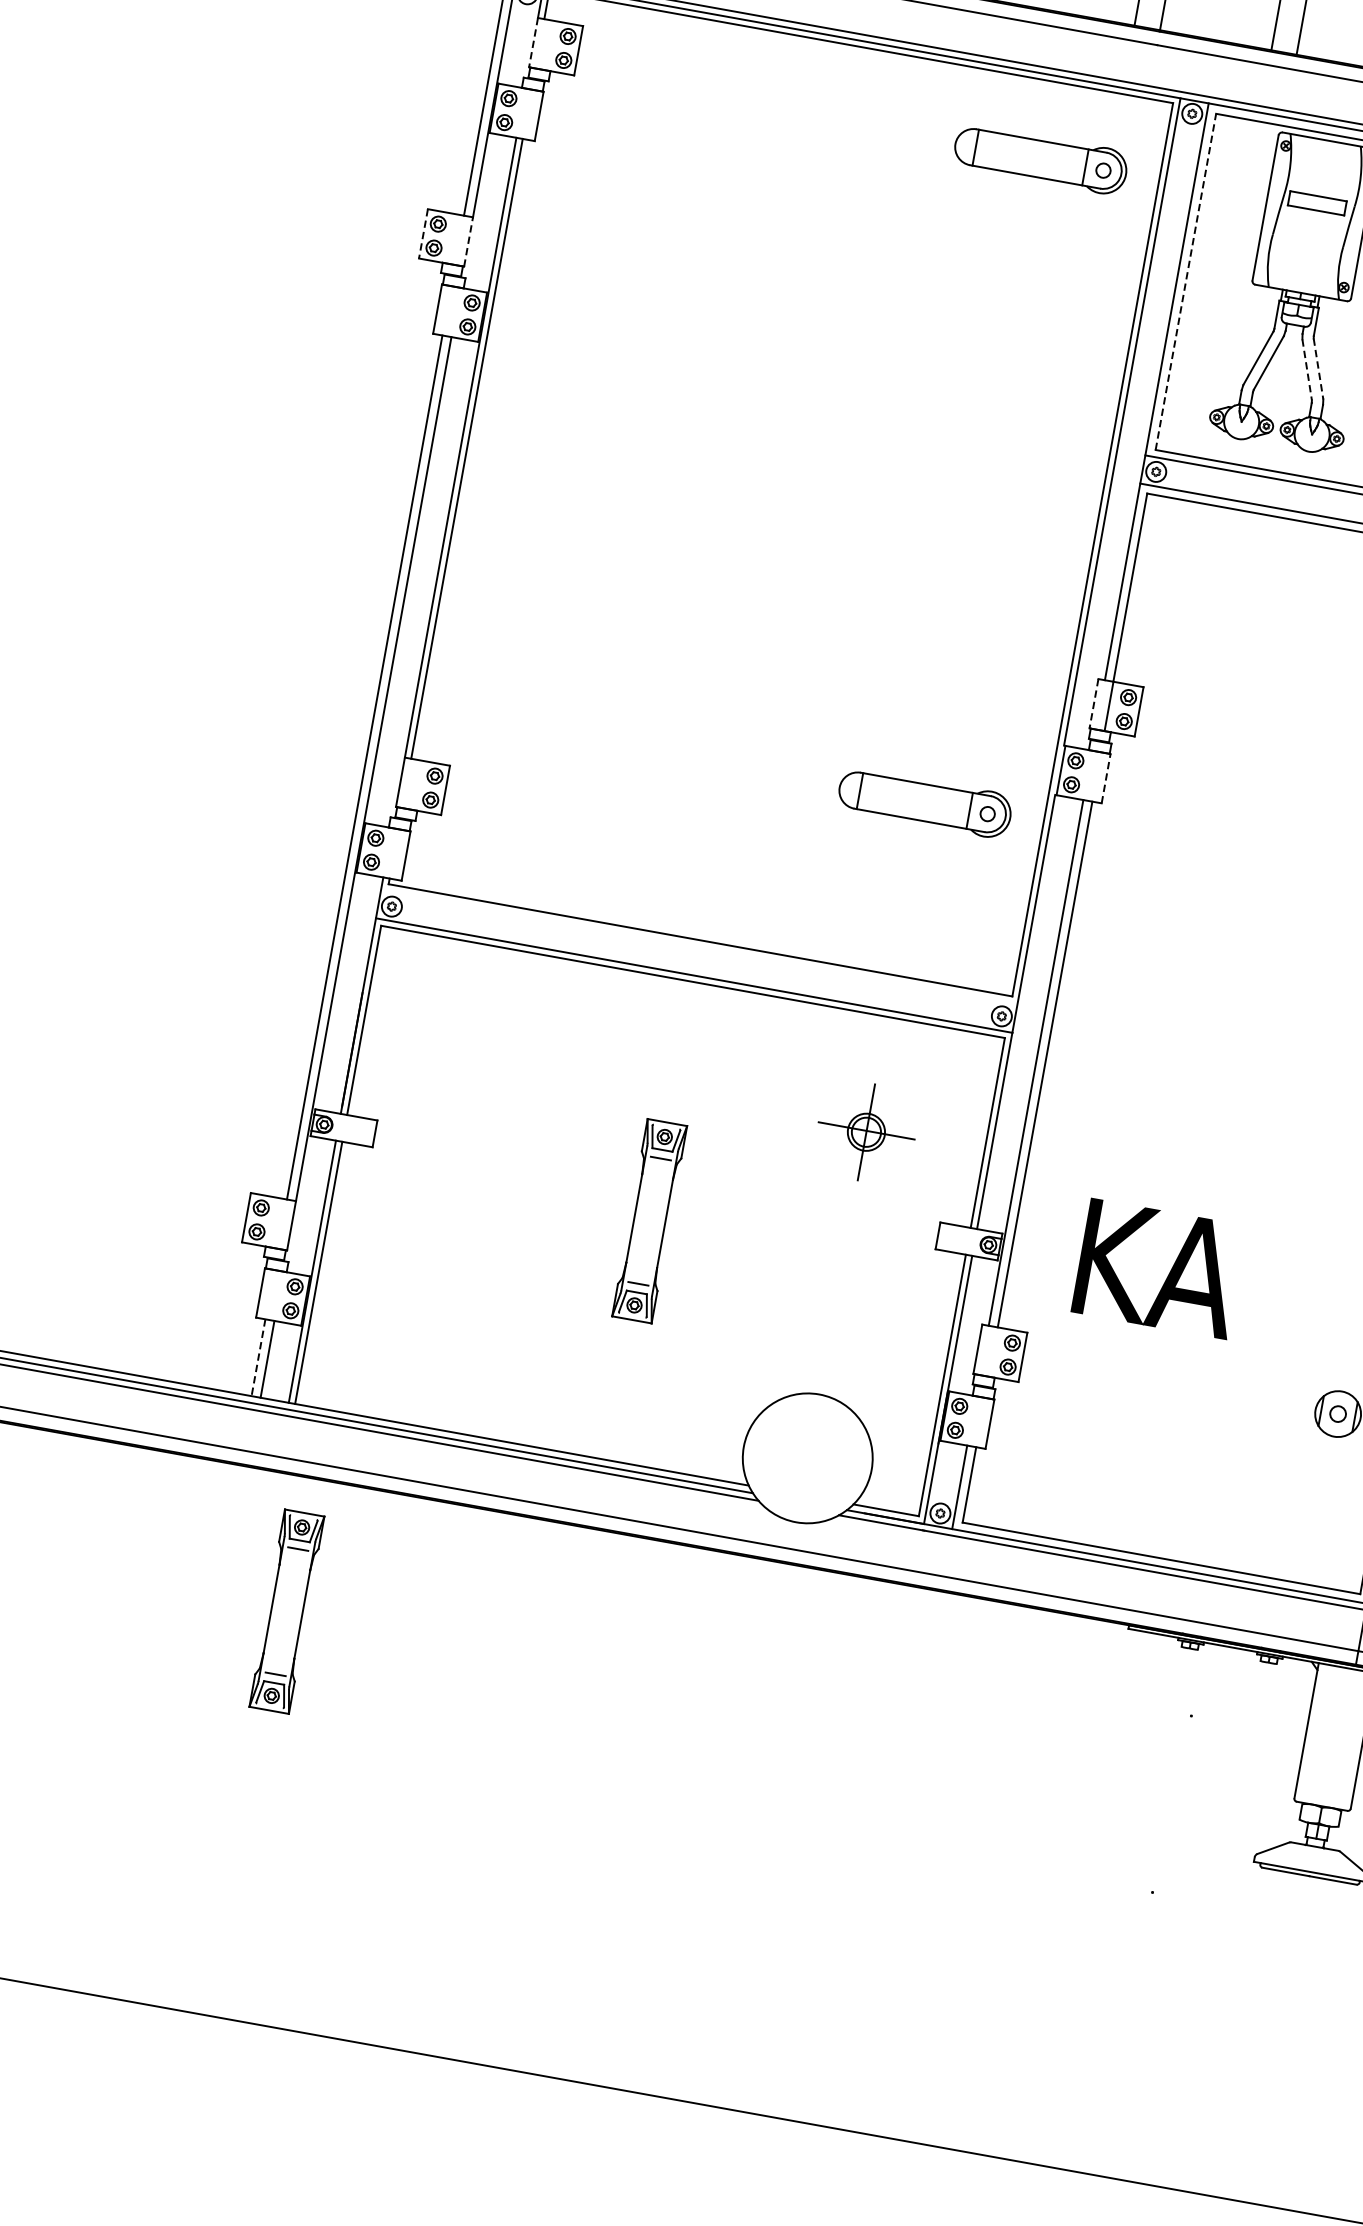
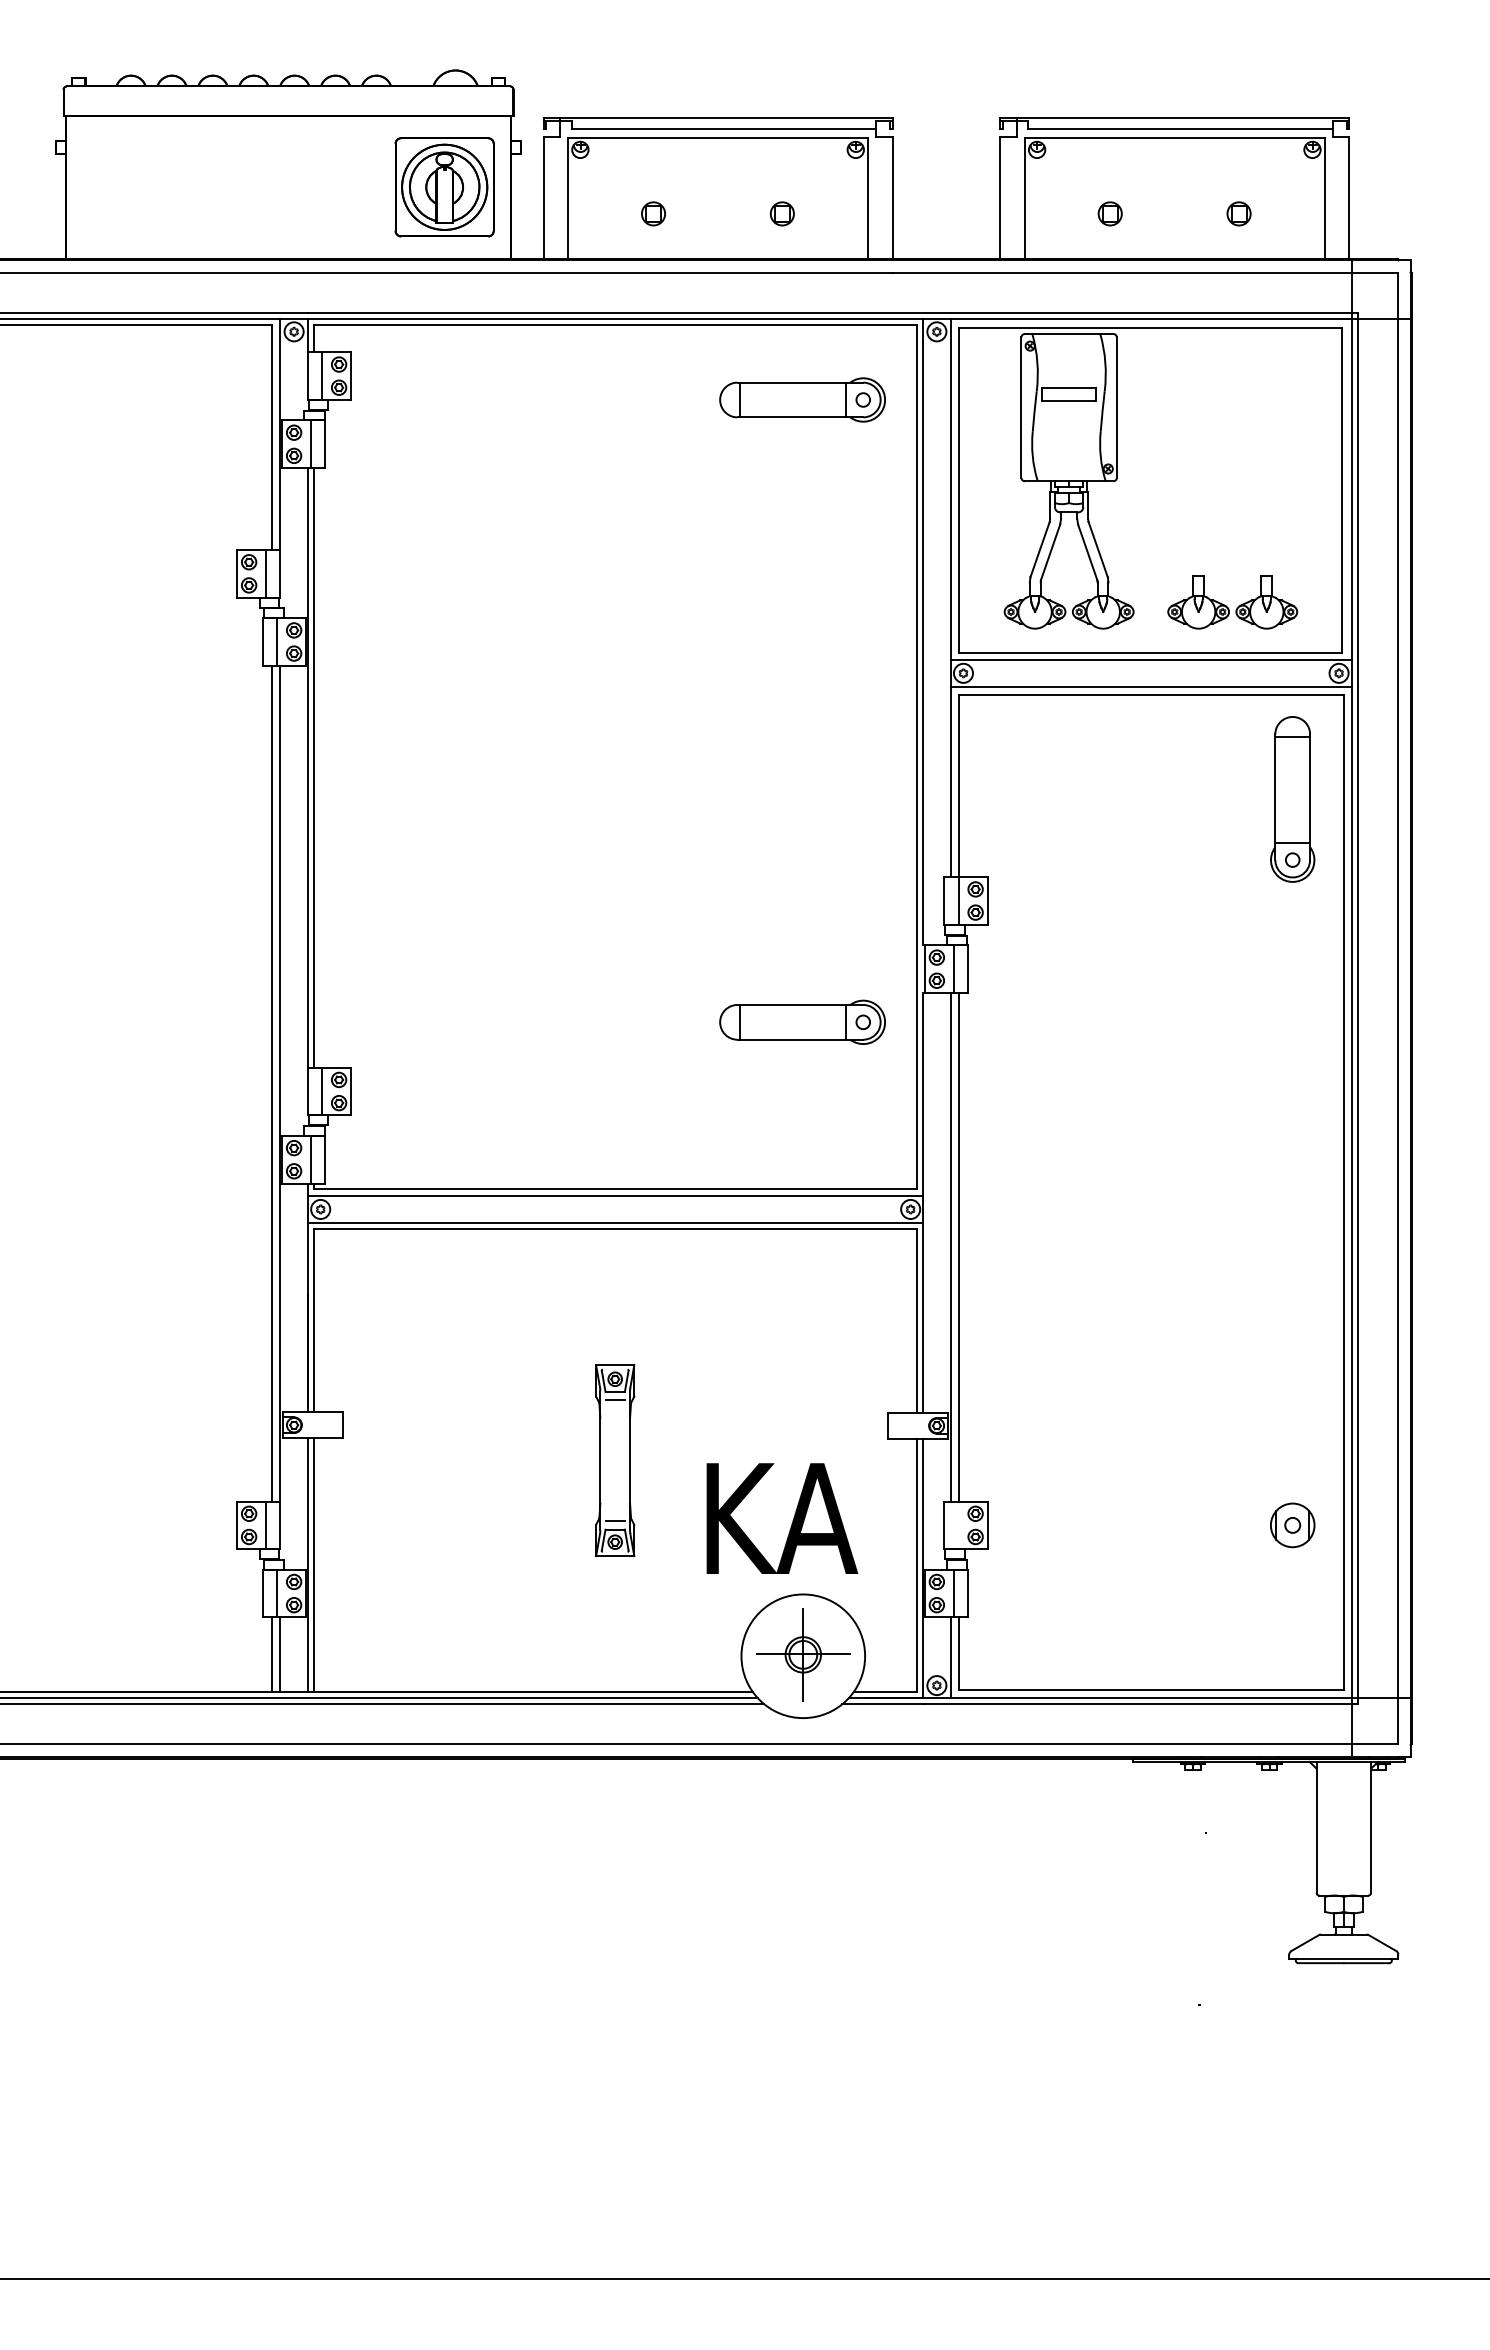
line: (533, 42) -> (307, 376), dashed -> solid
line: (548, 45) -> (322, 376), added
line: (523, 113) -> (310, 444), added
line: (423, 233) -> (236, 573), dashed -> solid
line: (453, 238) -> (265, 573), added
line: (468, 241) -> (280, 573), dashed -> solid
line: (1186, 282) -> (959, 490), dashed -> solid
line: (452, 311) -> (277, 641), added
line: (1306, 370) -> (1087, 552), dashed -> solid
line: (1318, 370) -> (1098, 550), dashed -> solid
line: (1094, 704) -> (944, 901), dashed -> solid
line: (1090, 776) -> (953, 969), added
line: (1106, 779) -> (968, 969), dashed -> solid
line: (415, 785) -> (322, 1091), added
line: (390, 853) -> (310, 1159), added
line: (699, 947) -> (615, 1195), added
part: (866, 1131) -> (803, 1654), moved
line: (276, 1223) -> (265, 1525), added
text: (1159, 1268) -> (782, 1518), moved
line: (275, 1295) -> (277, 1593), added
line: (258, 1358) -> (271, 1655), dashed -> solid
line: (974, 1421) -> (953, 1593), added
part: (287, 1611) -> (341, 1887), removed

